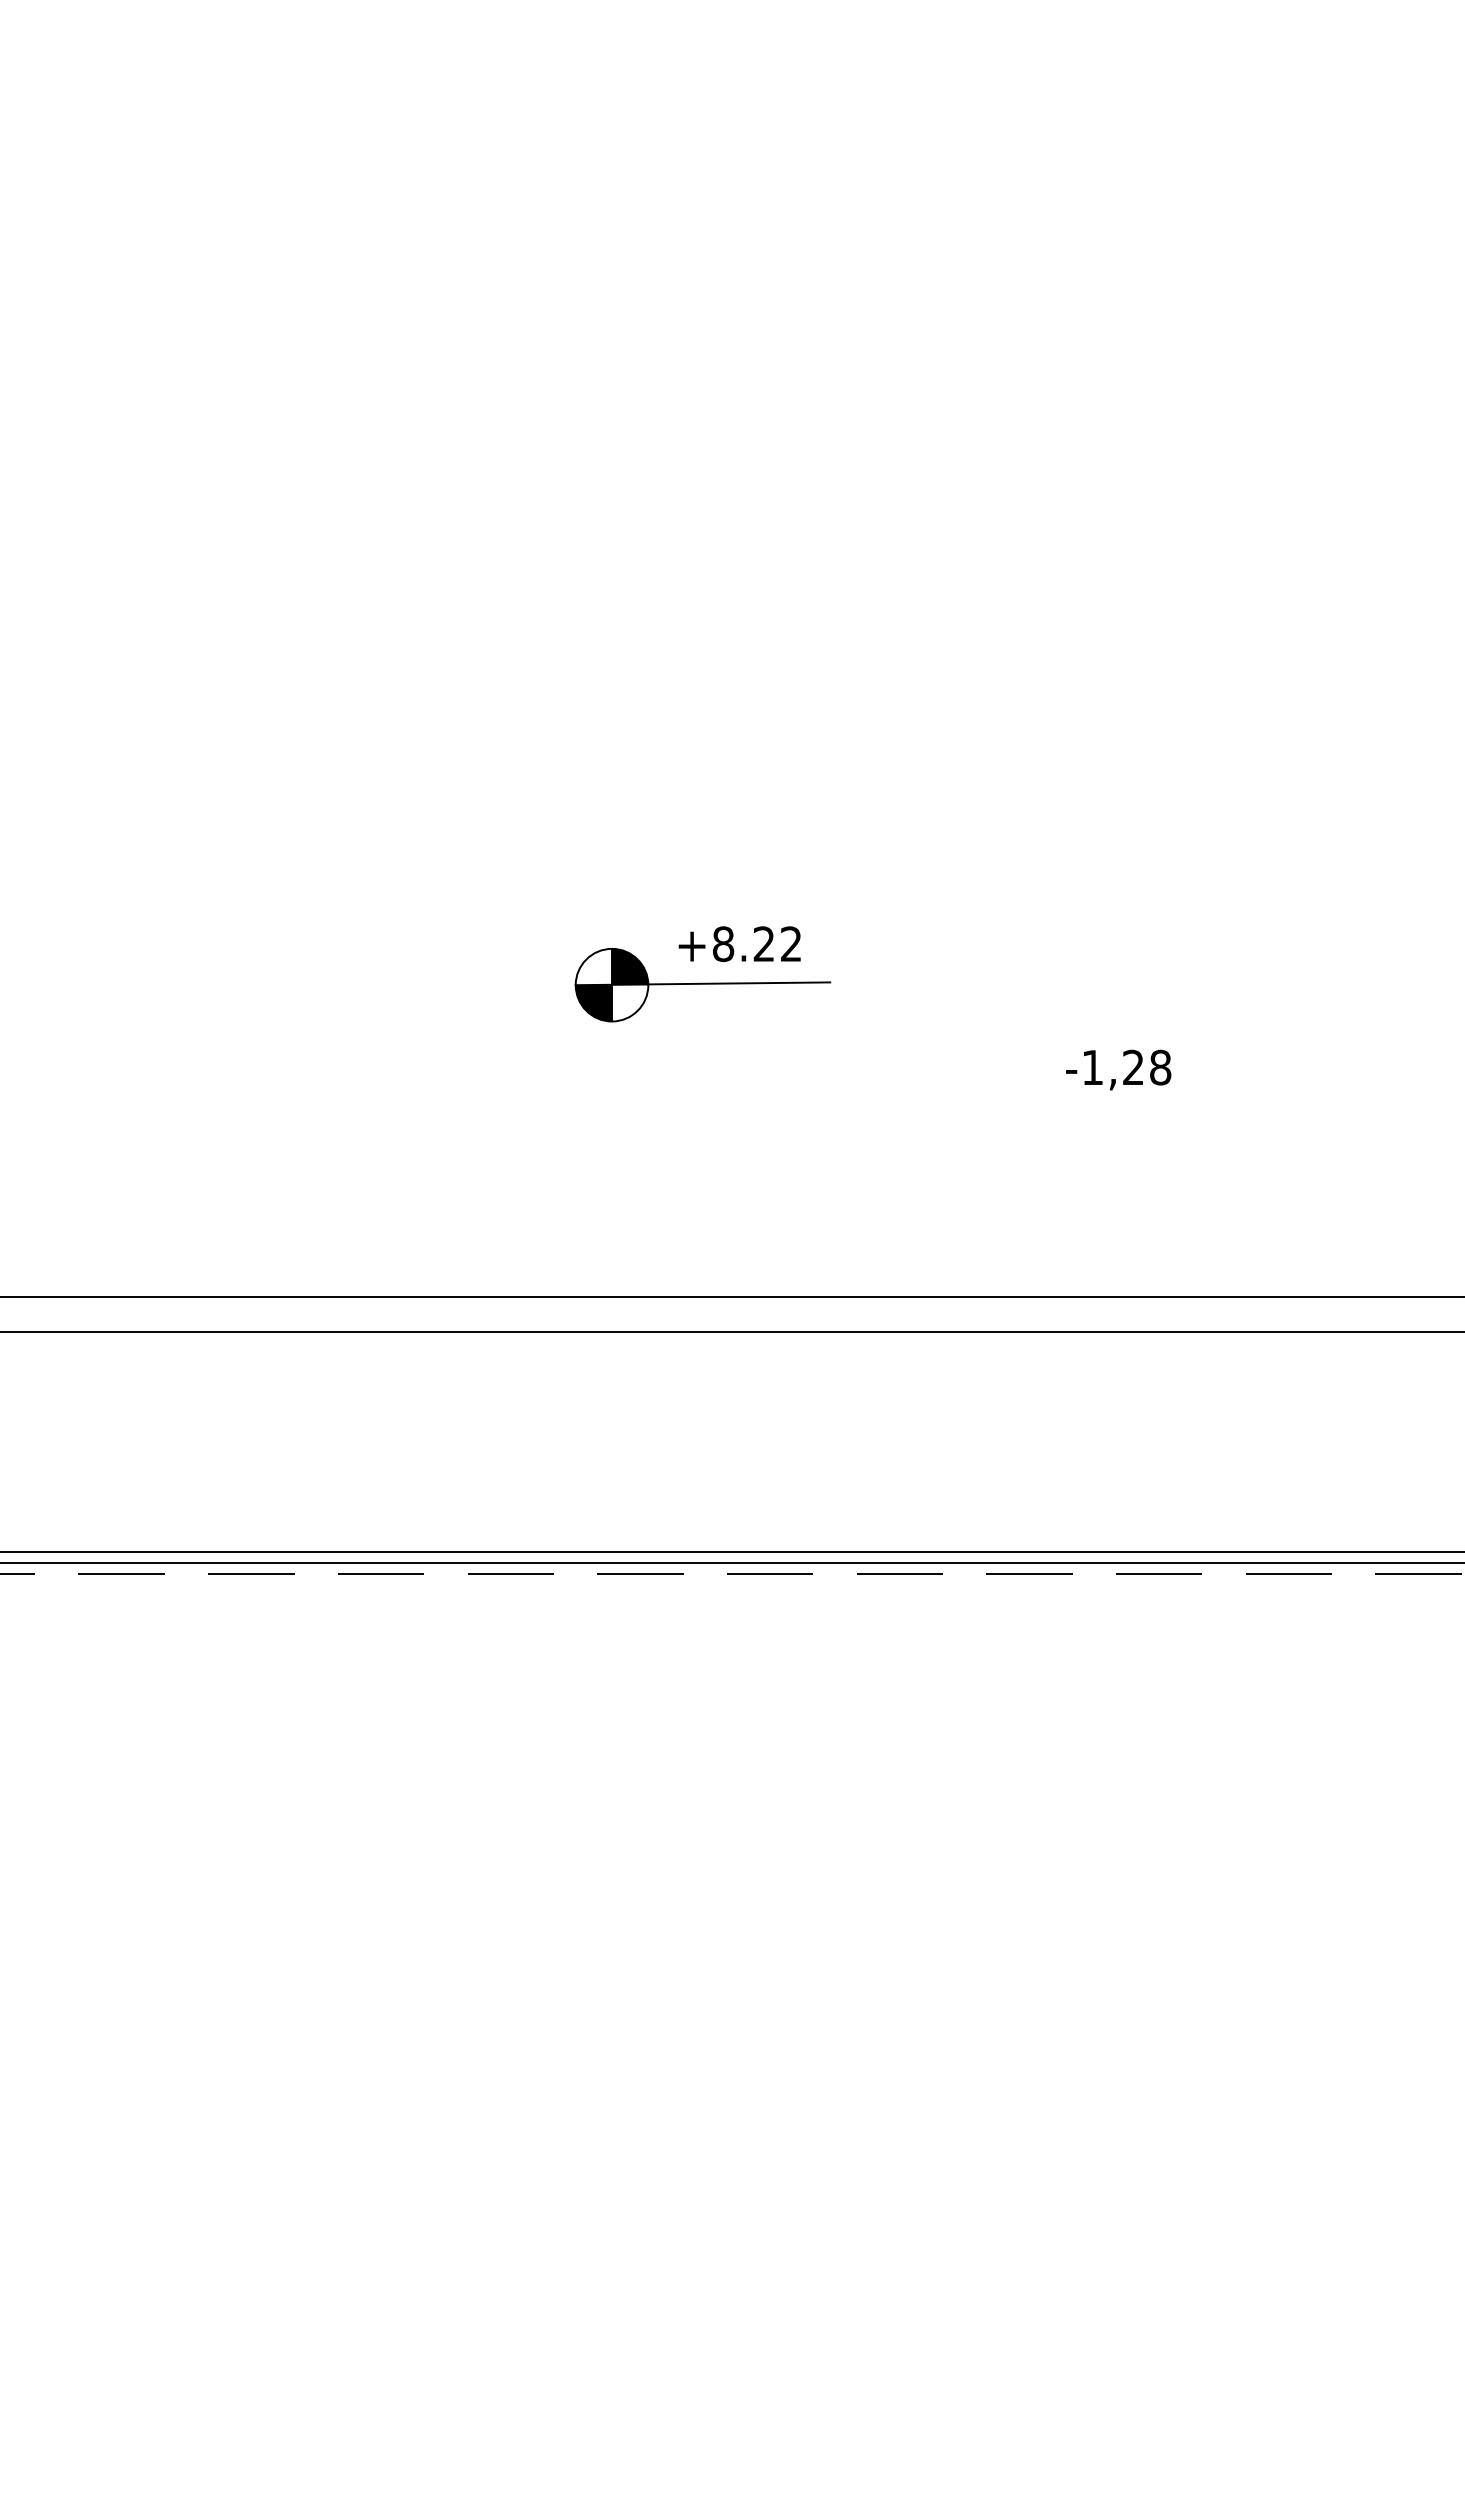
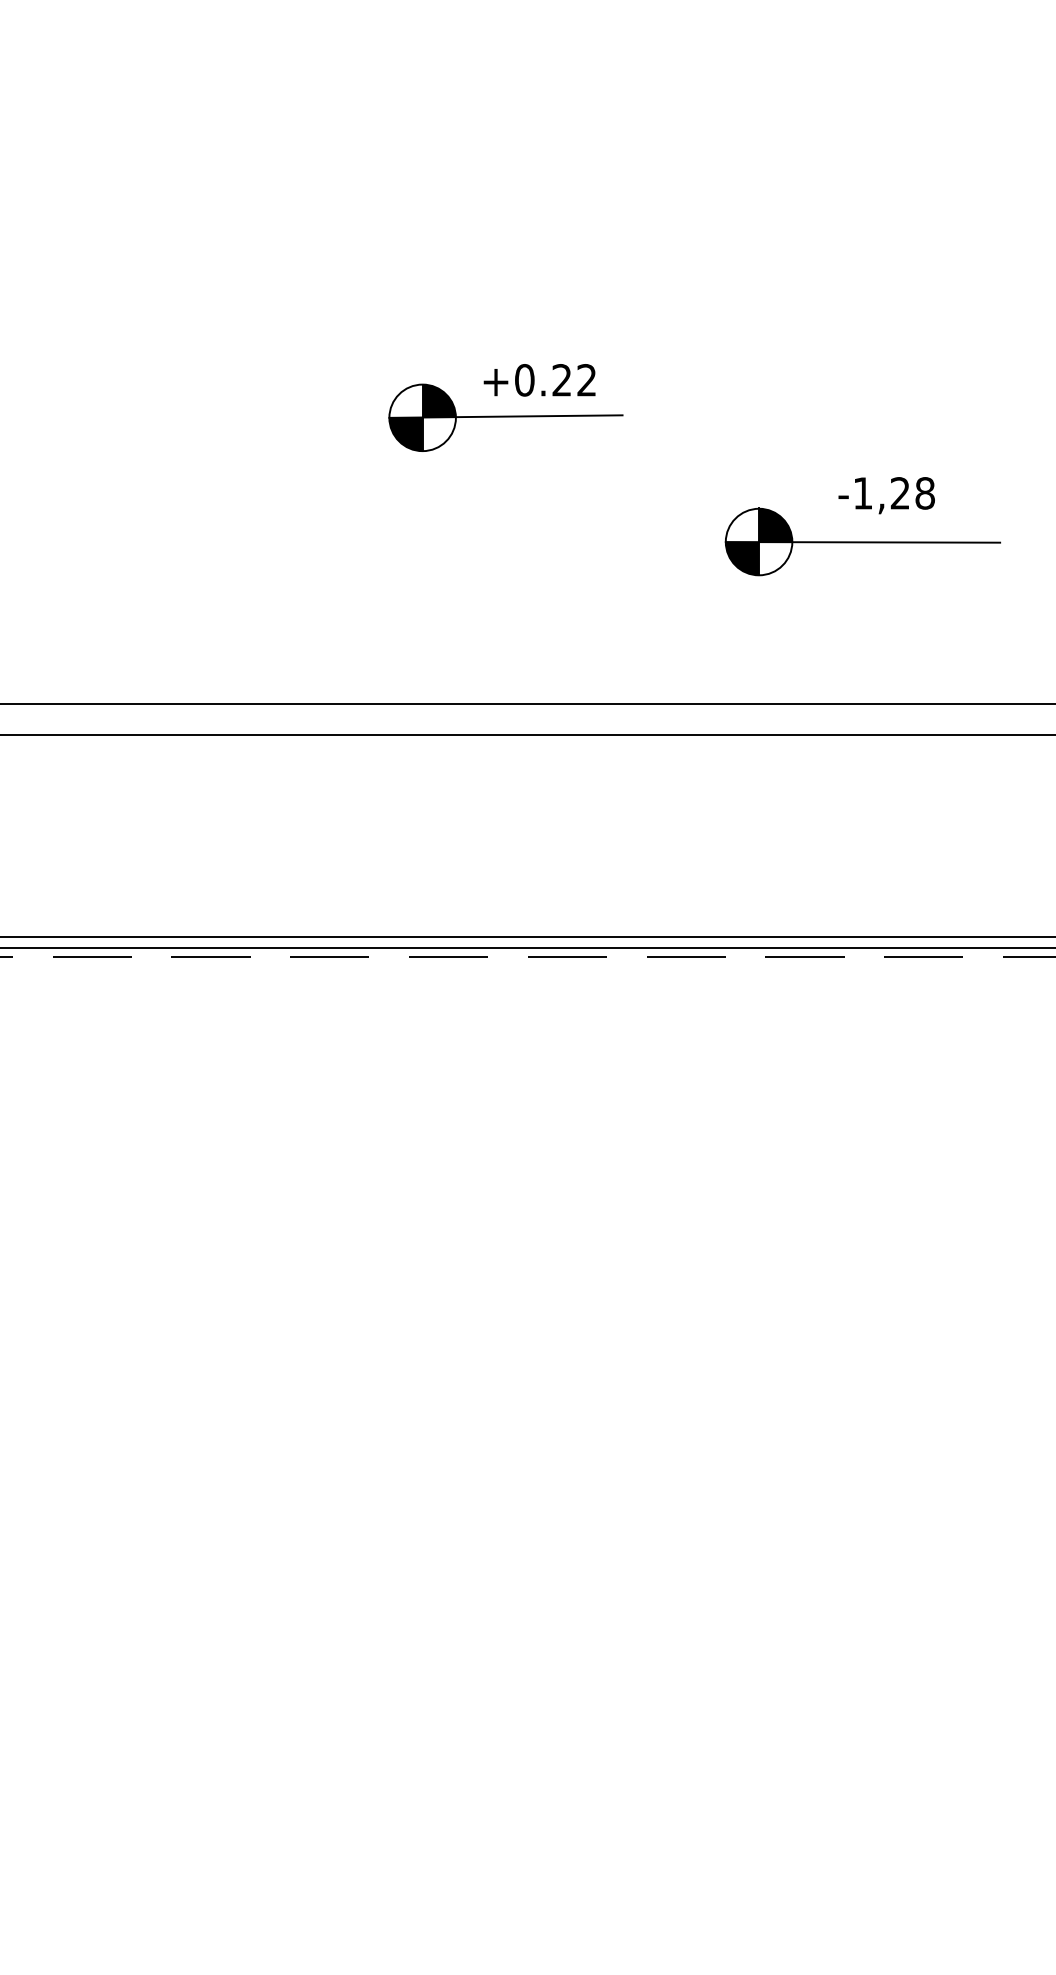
text: (723, 943) -> (524, 379), +8.22 -> +0.22
part: (1092, 1120) -> (862, 541), added

